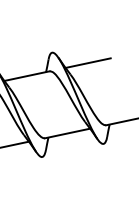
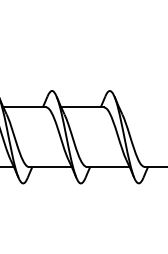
line: (88, 63) -> (140, 107), removed

